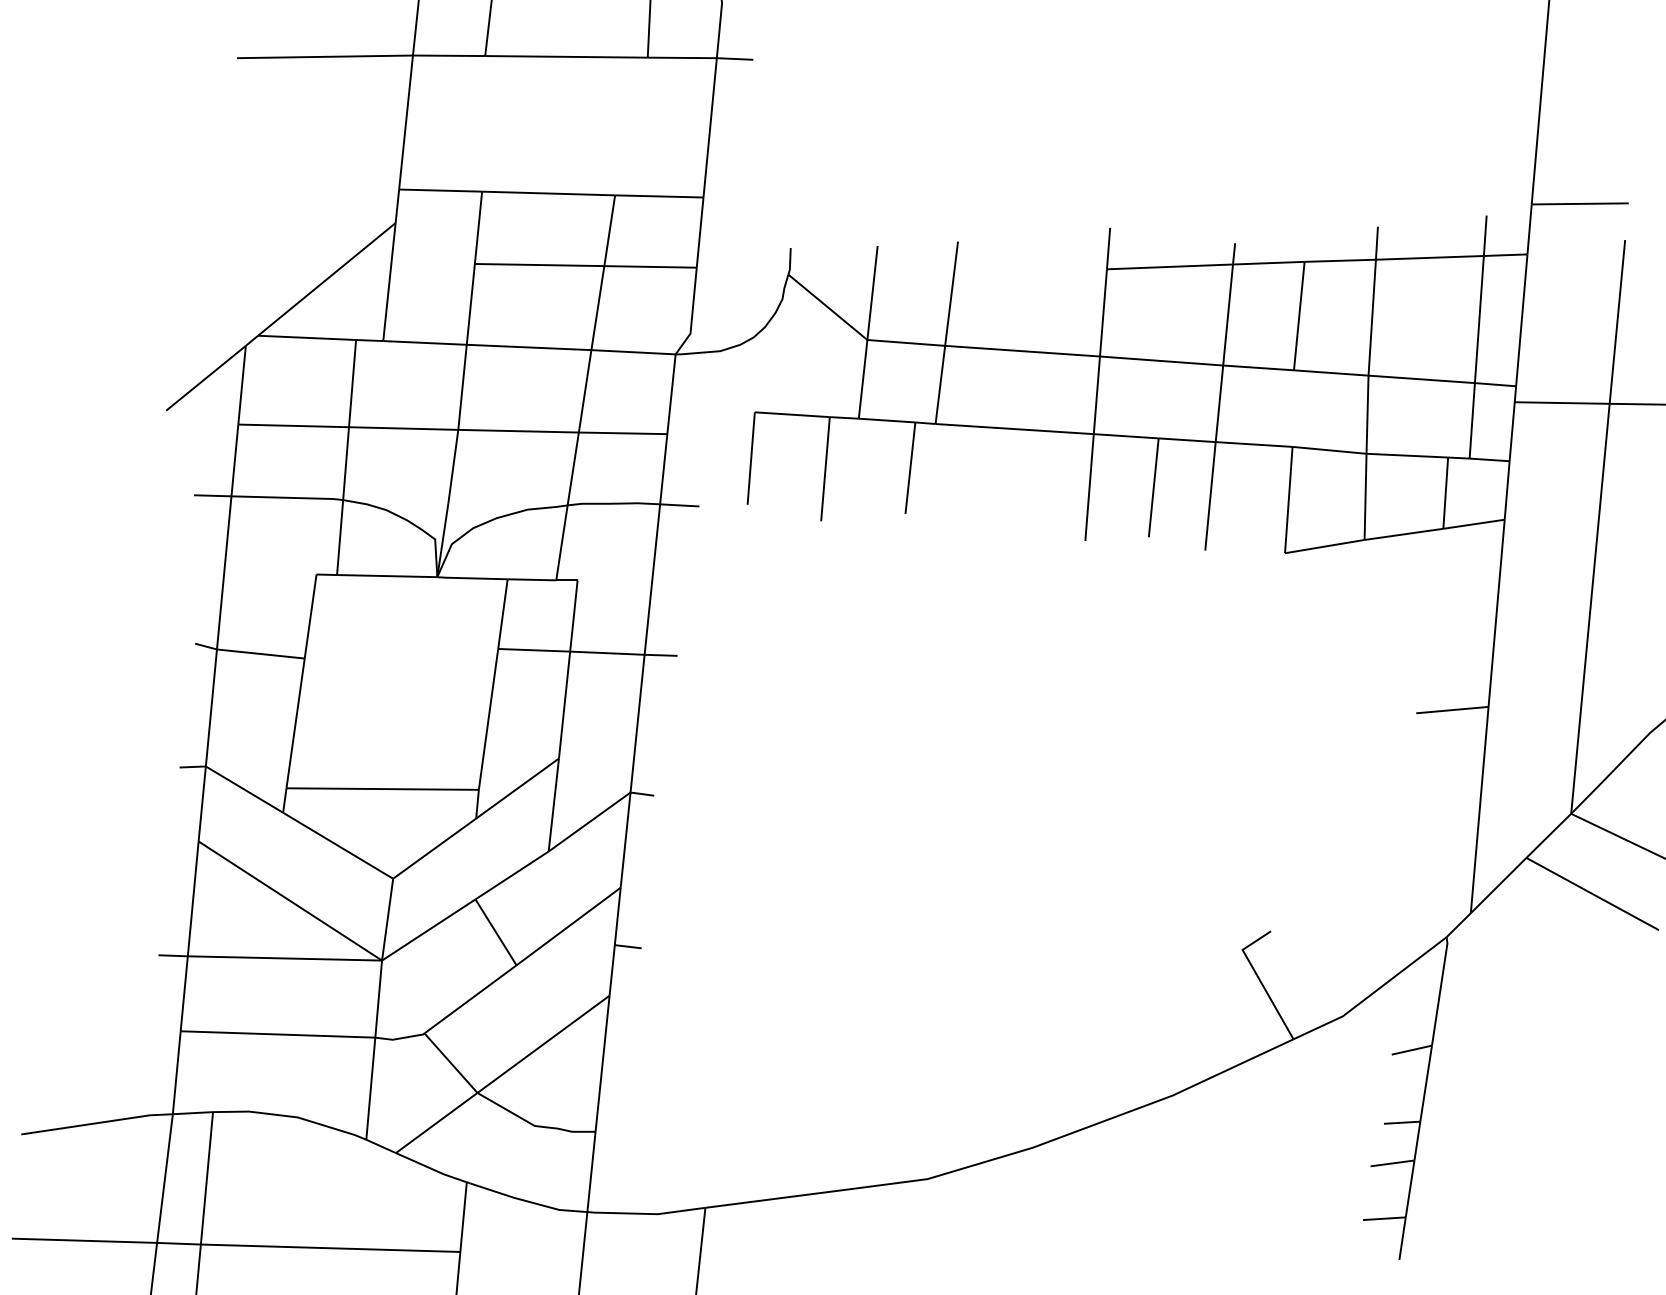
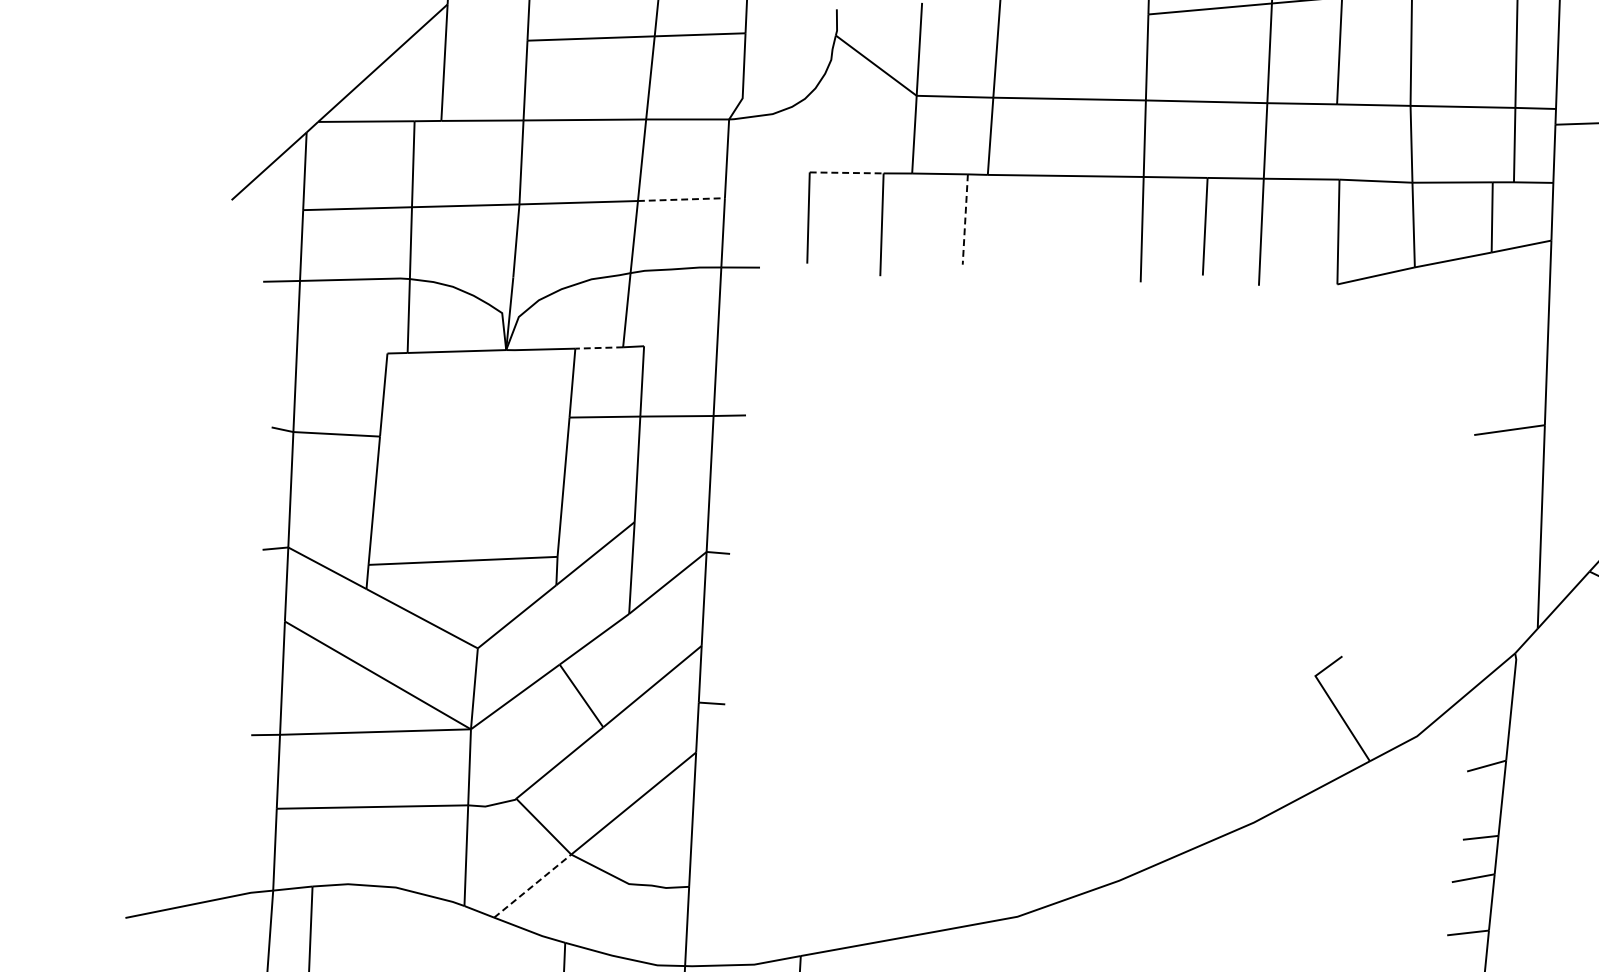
line: (792, 414) -> (846, 172), solid -> dashed
line: (623, 433) -> (681, 199), solid -> dashed
line: (910, 468) -> (965, 219), solid -> dashed
line: (531, 579) -> (598, 347), solid -> dashed
line: (436, 1123) -> (532, 886), solid -> dashed

